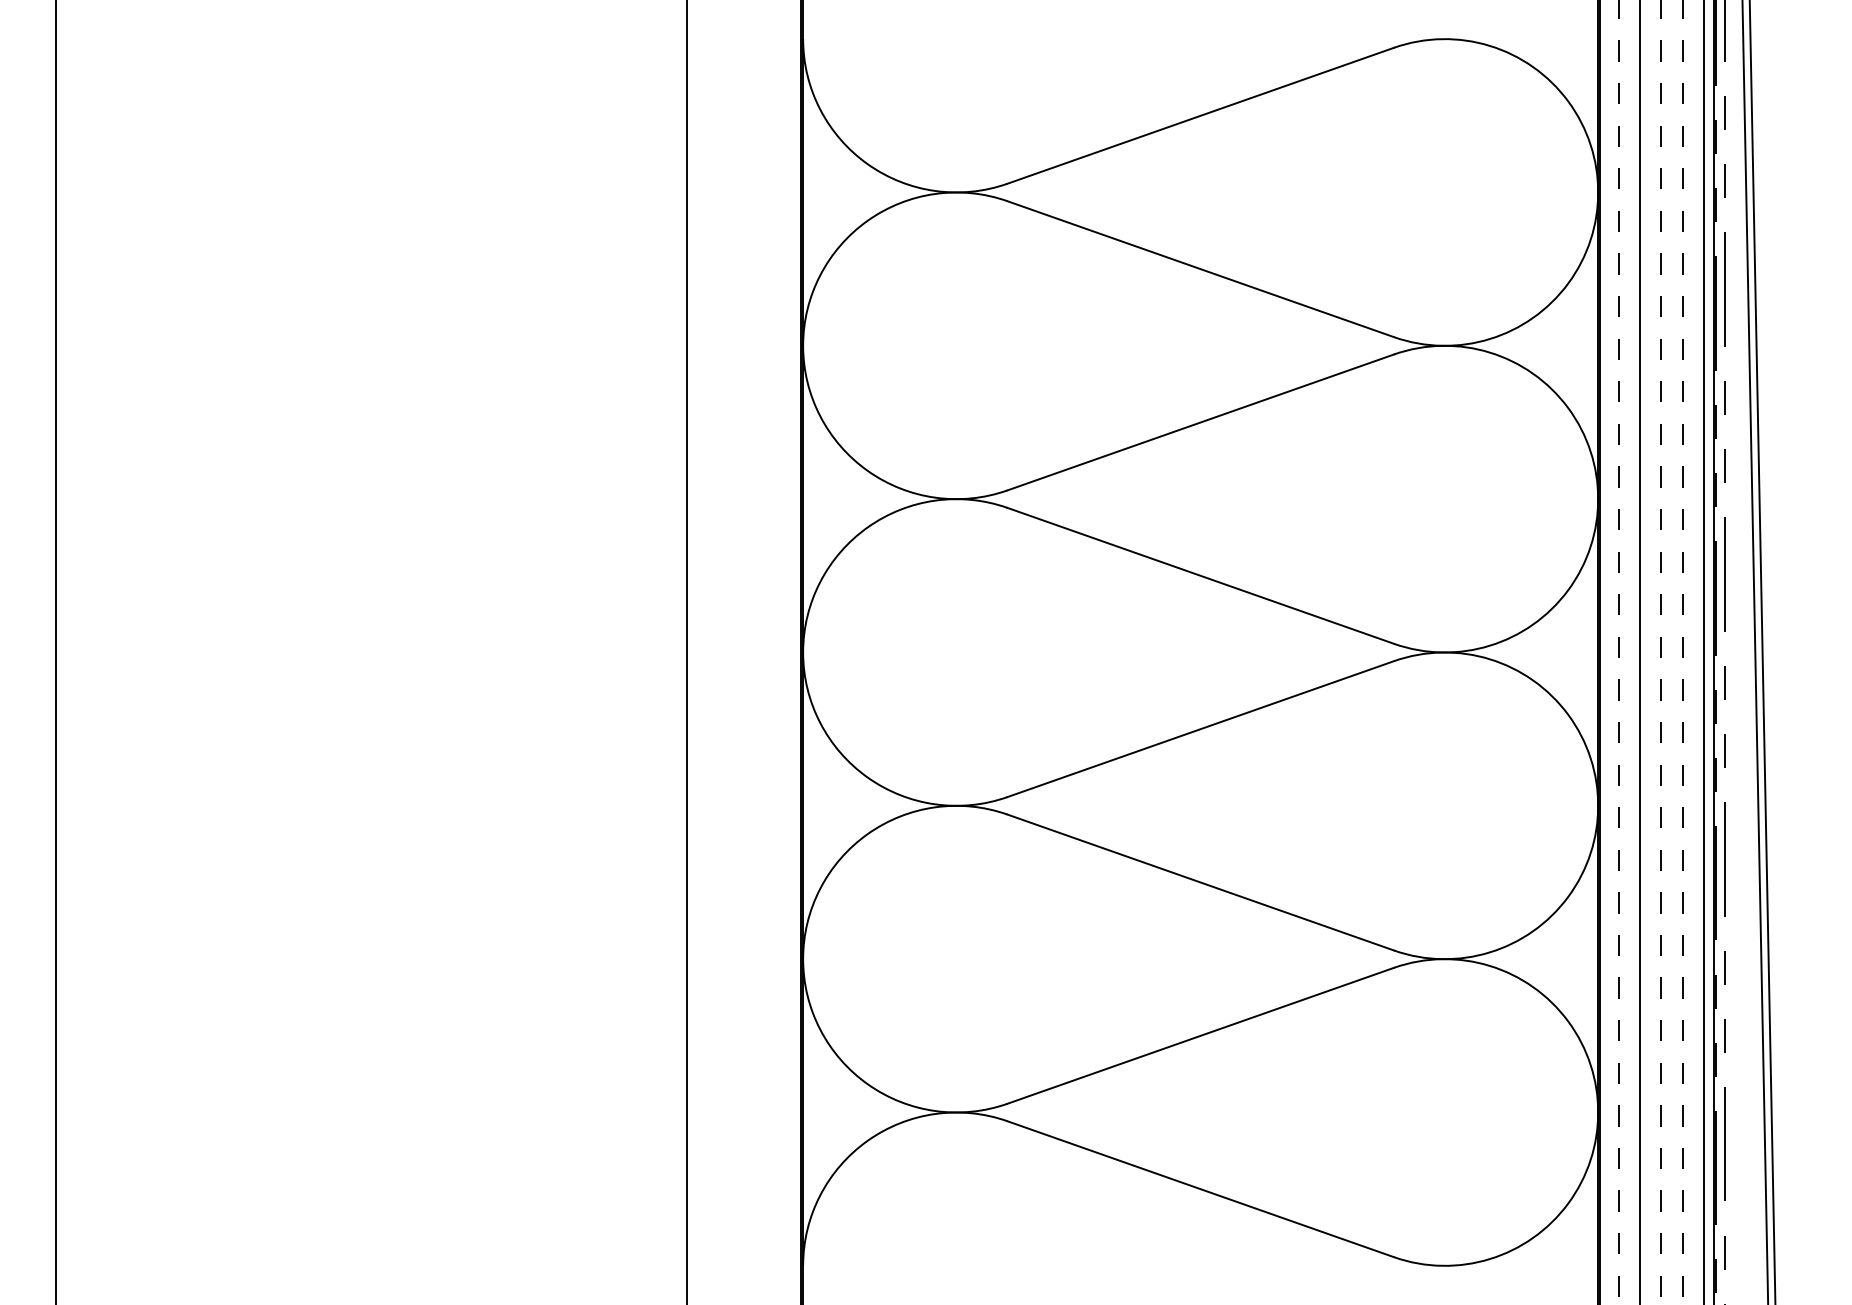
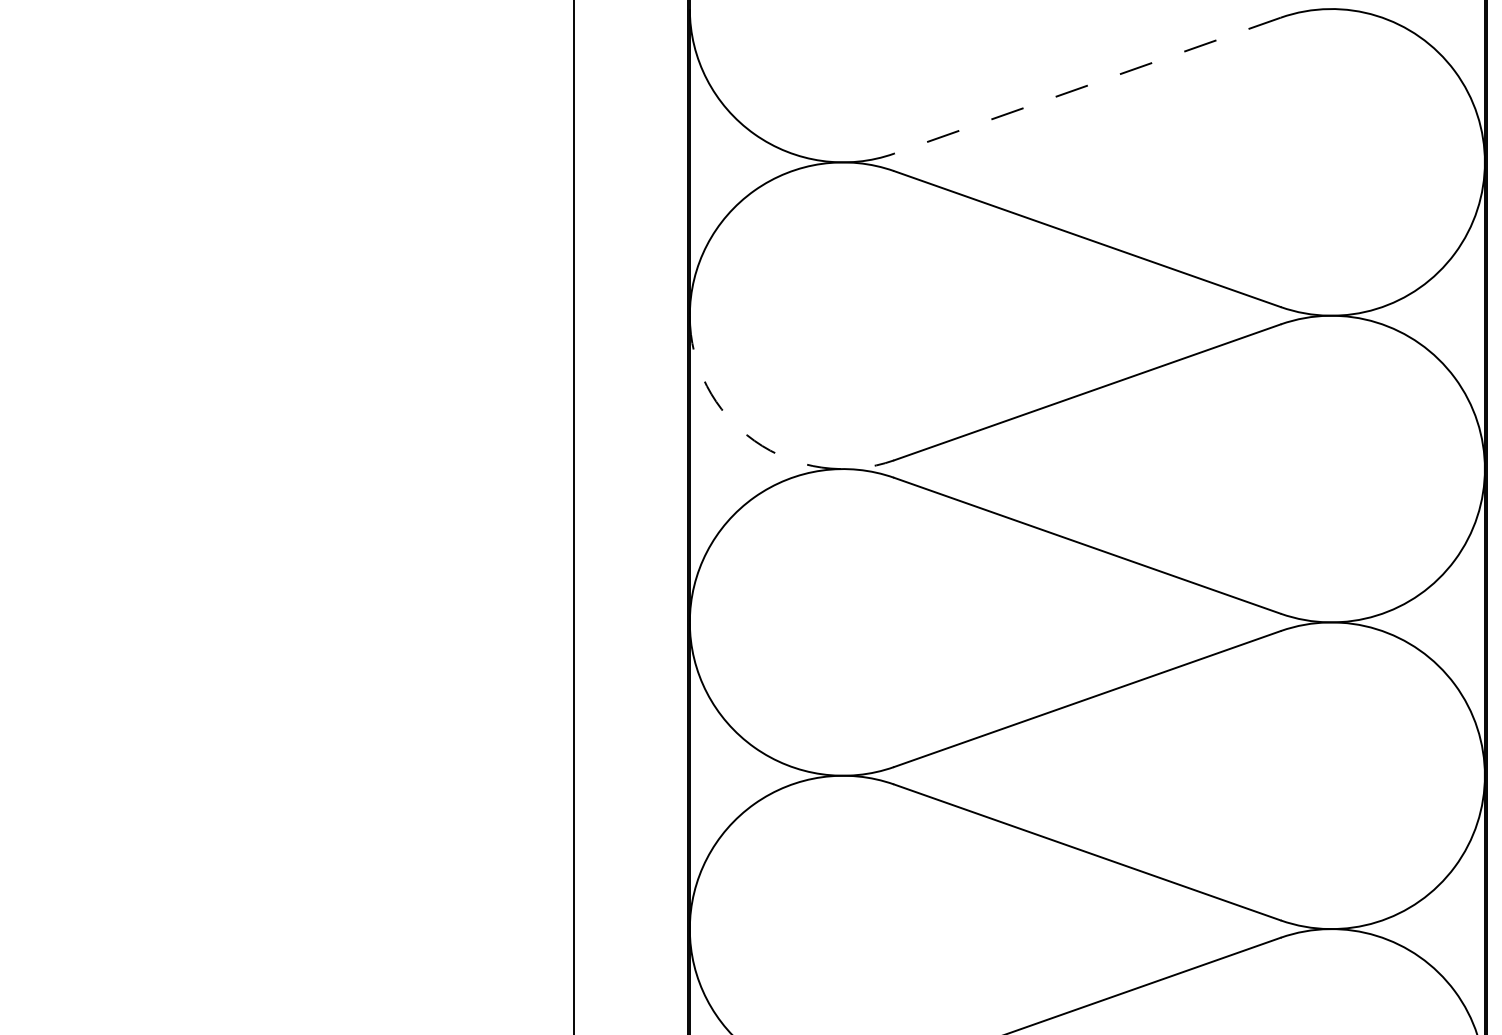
line: (1200, 115) -> (1087, 85), solid -> dashed
arc: (867, 470) -> (754, 440), solid -> dashed

